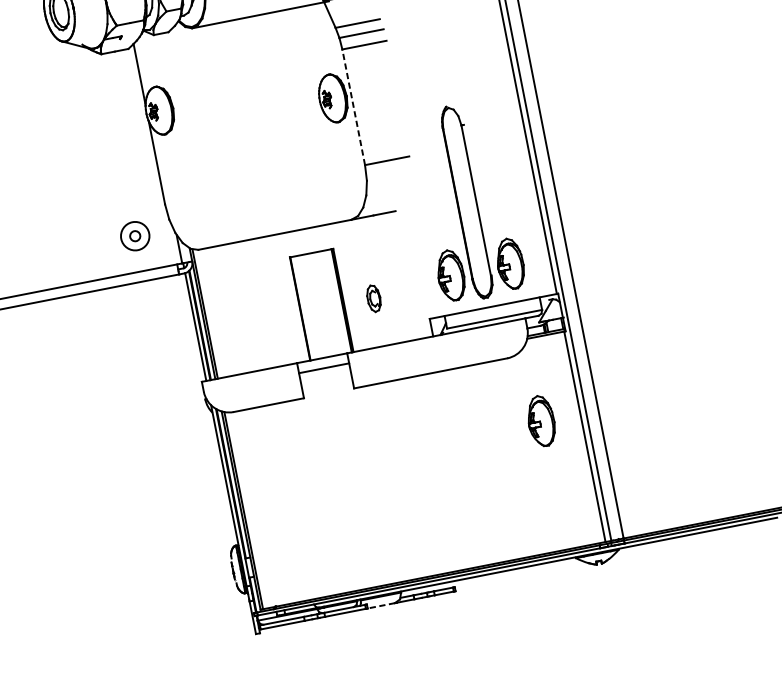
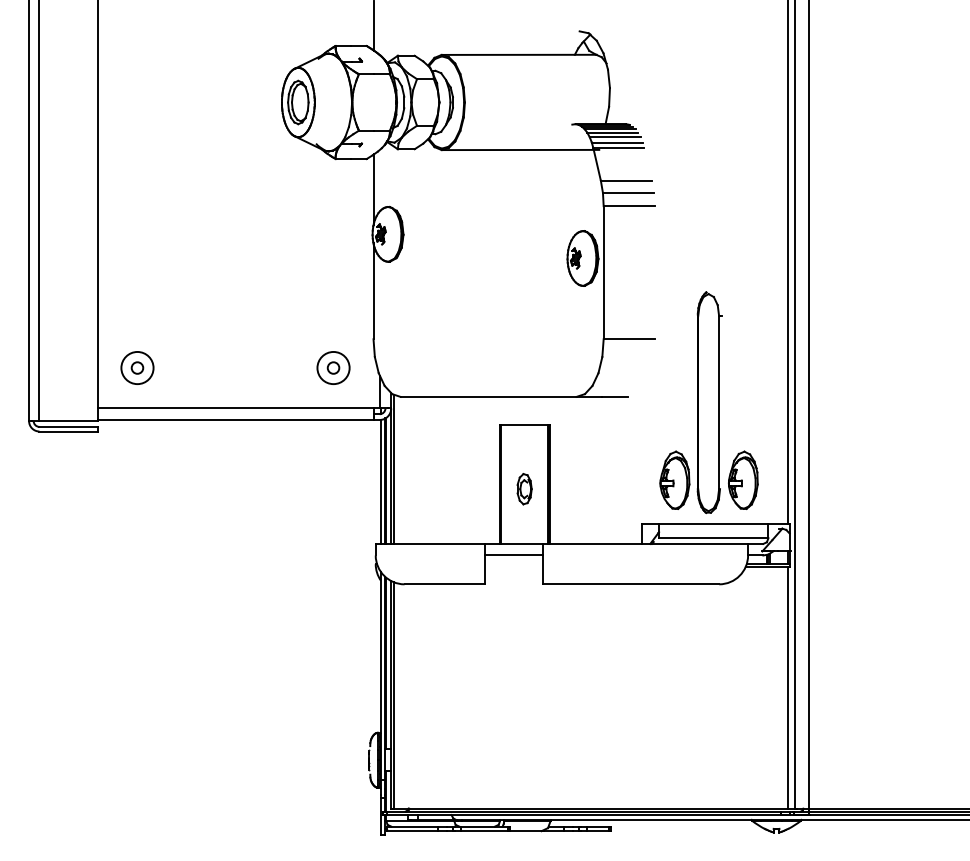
line: (353, 107) -> (603, 272), dashed -> solid
part: (374, 298) -> (524, 489), moved
part: (541, 420) -> (743, 660), removed
line: (381, 606) -> (525, 831), dashed -> solid

